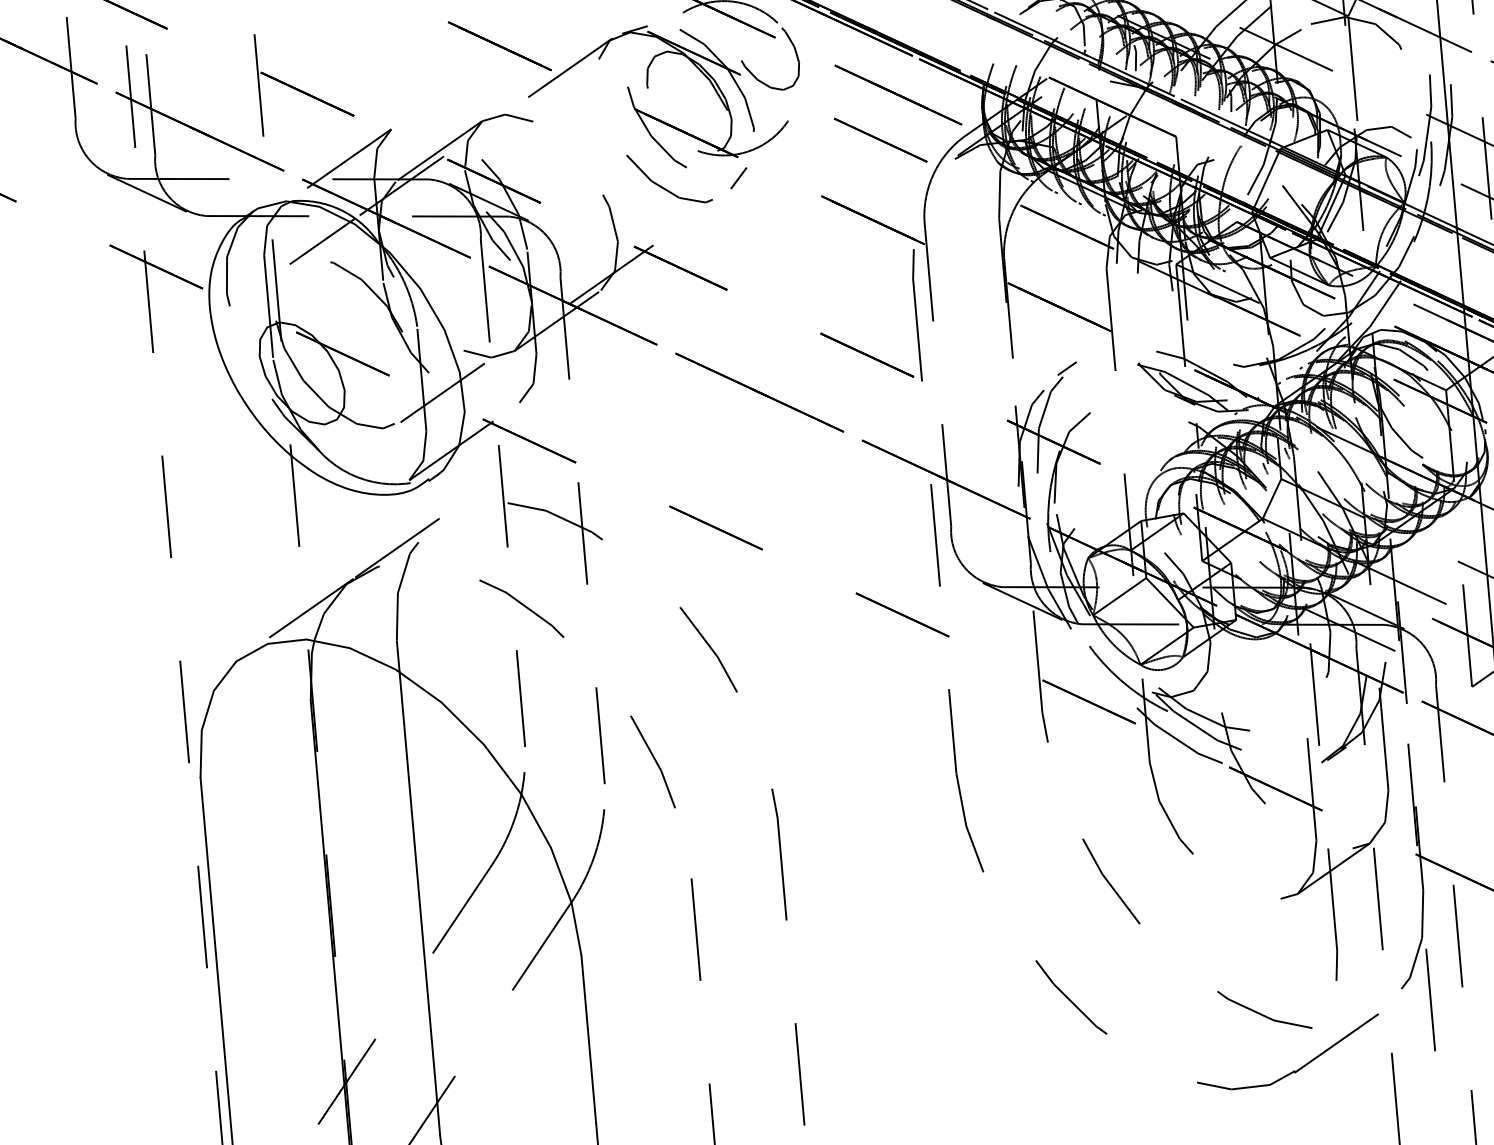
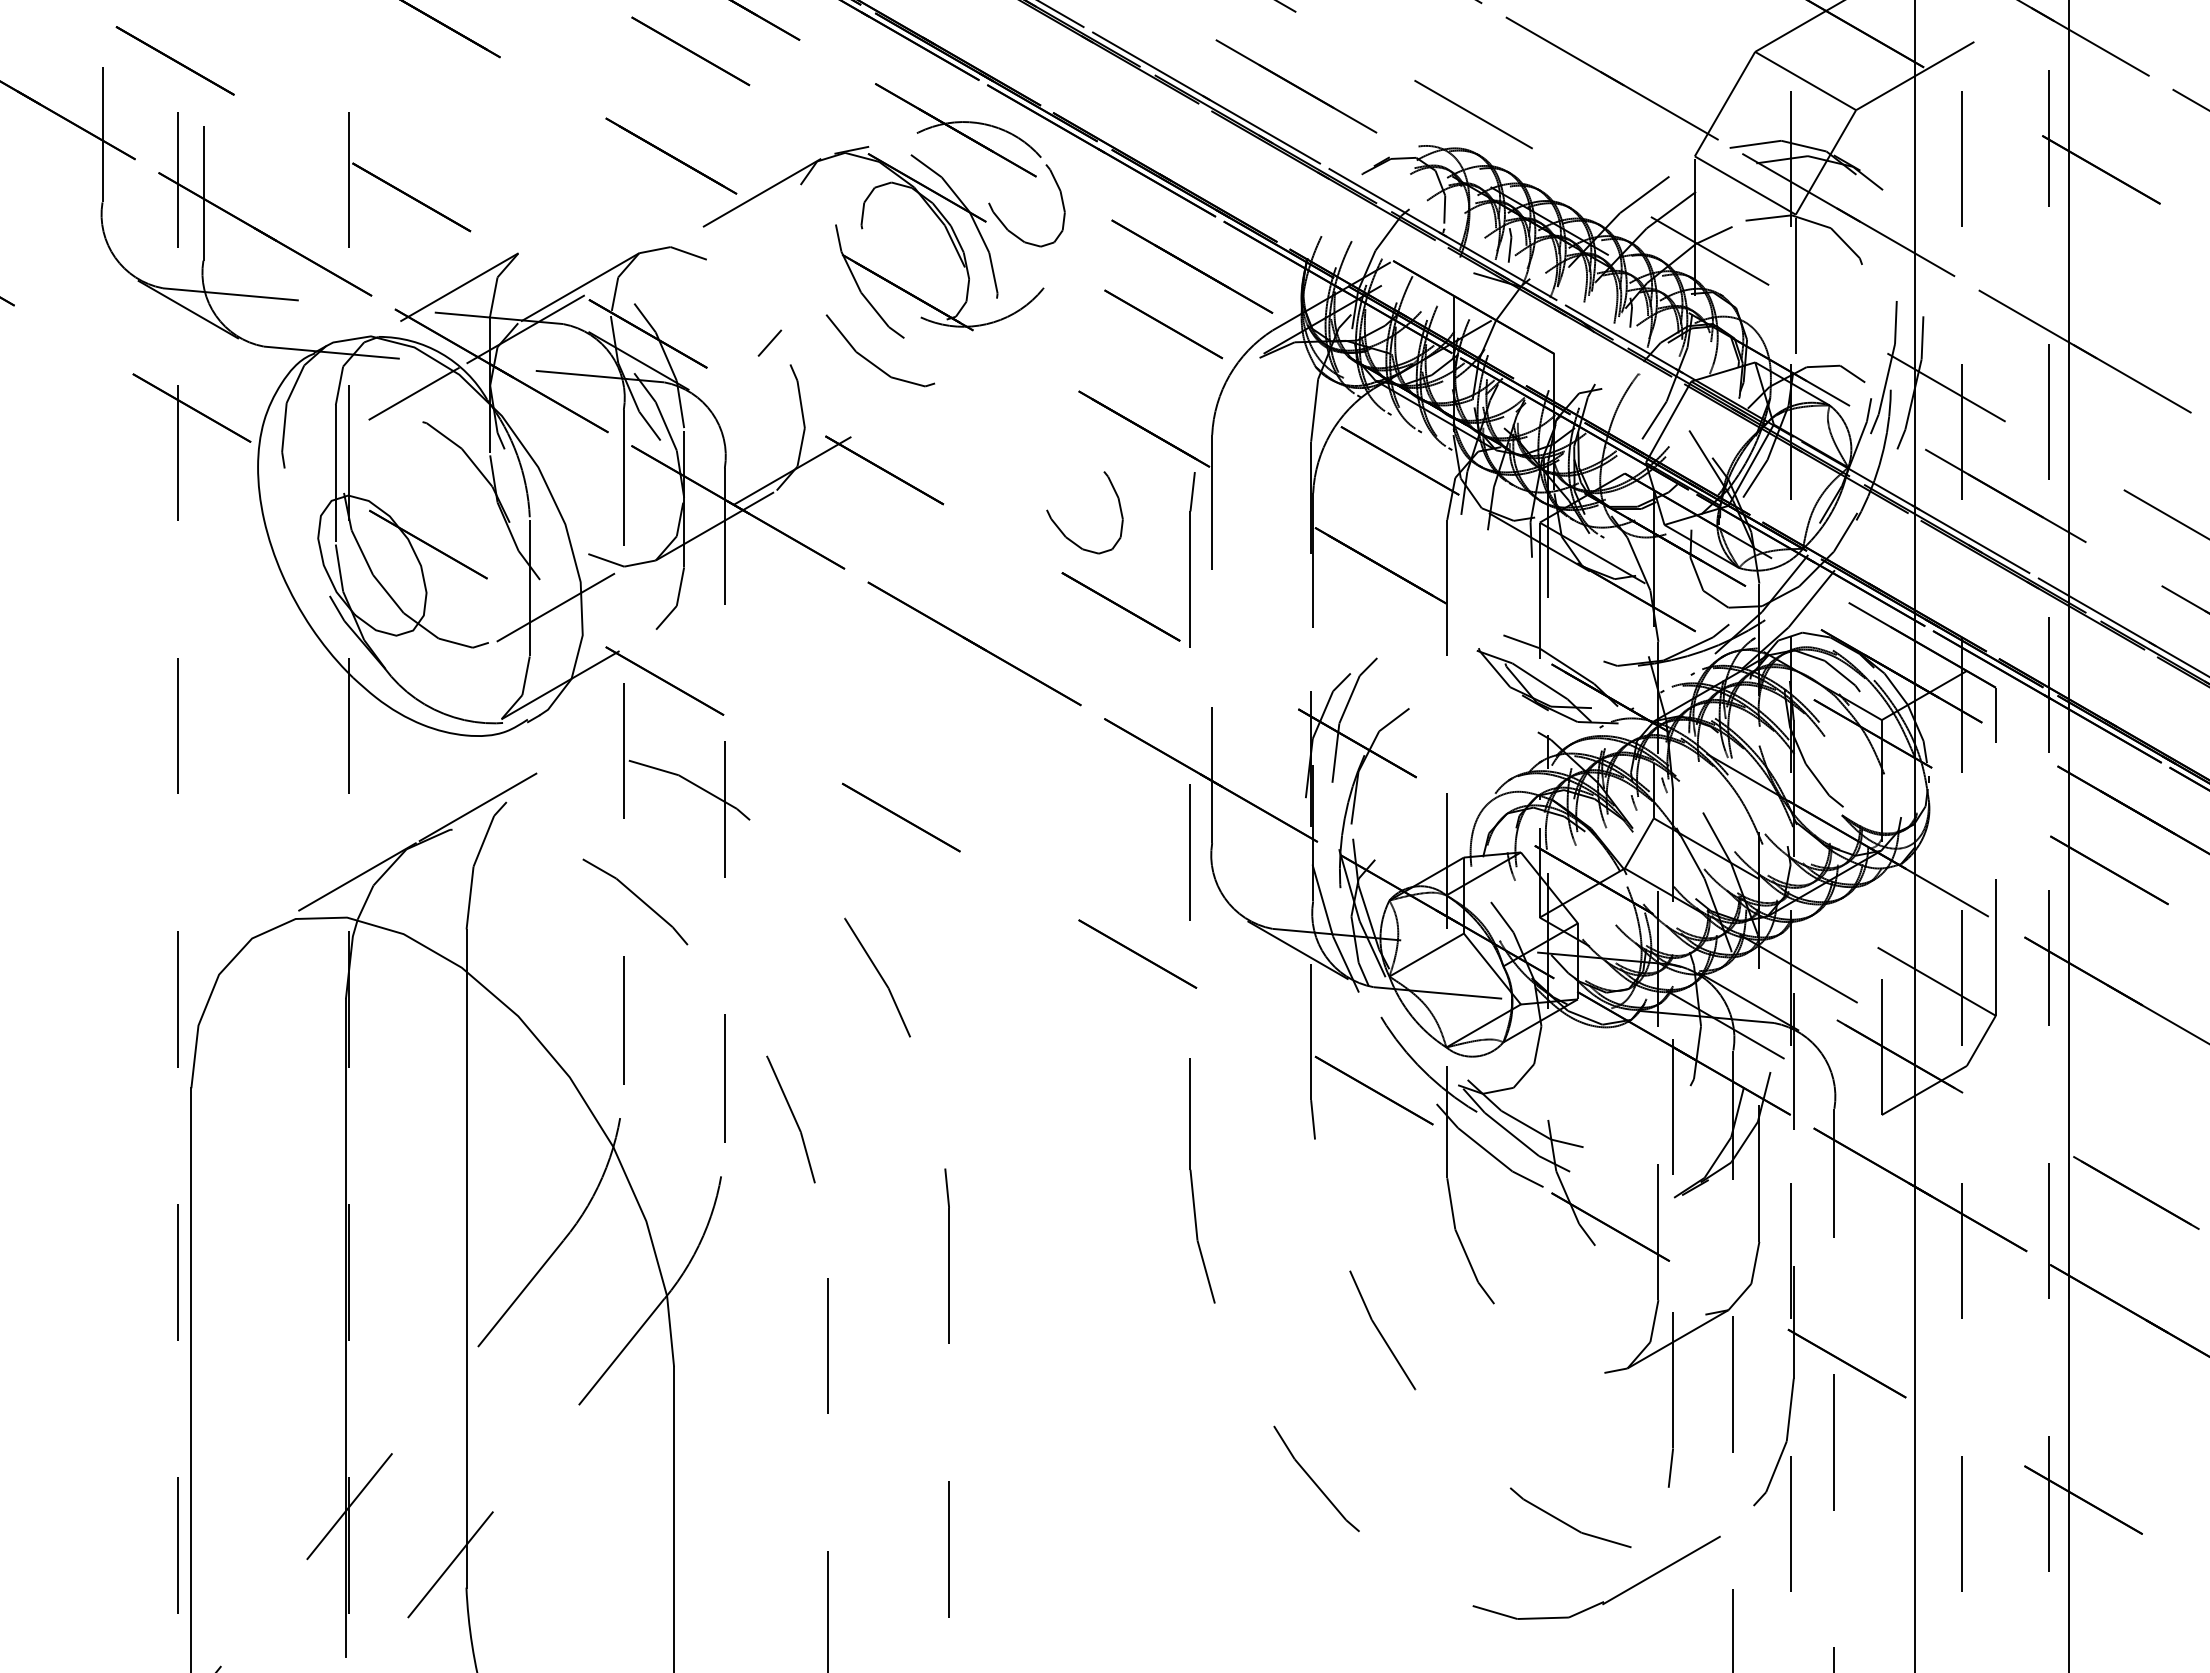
line: (738, 177) -> (769, 342), moved
part: (816, 300) -> (1060, 528), added
line: (1067, 368) -> (1383, 647), removed

